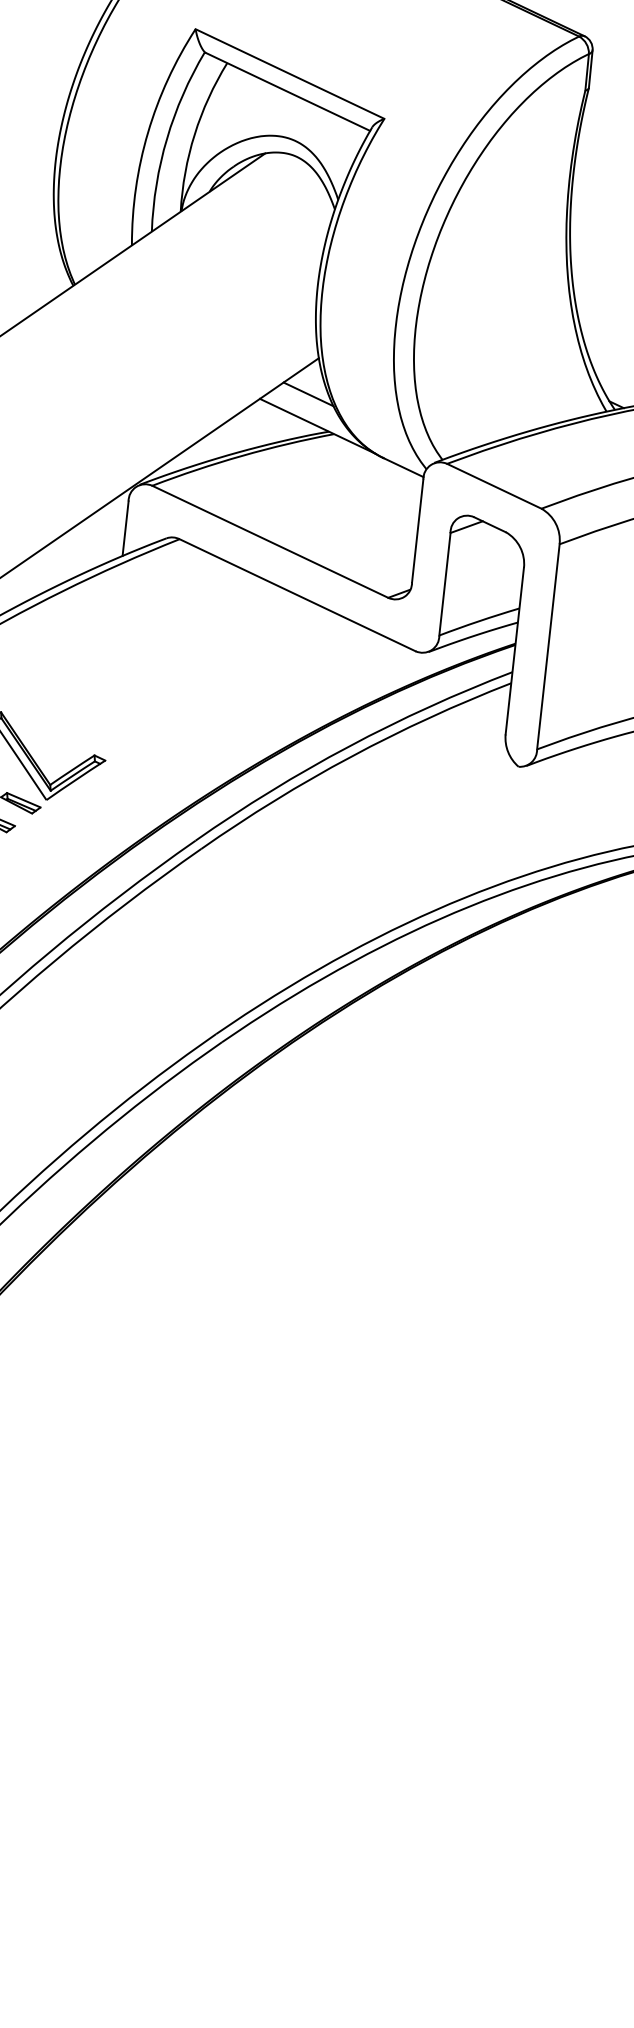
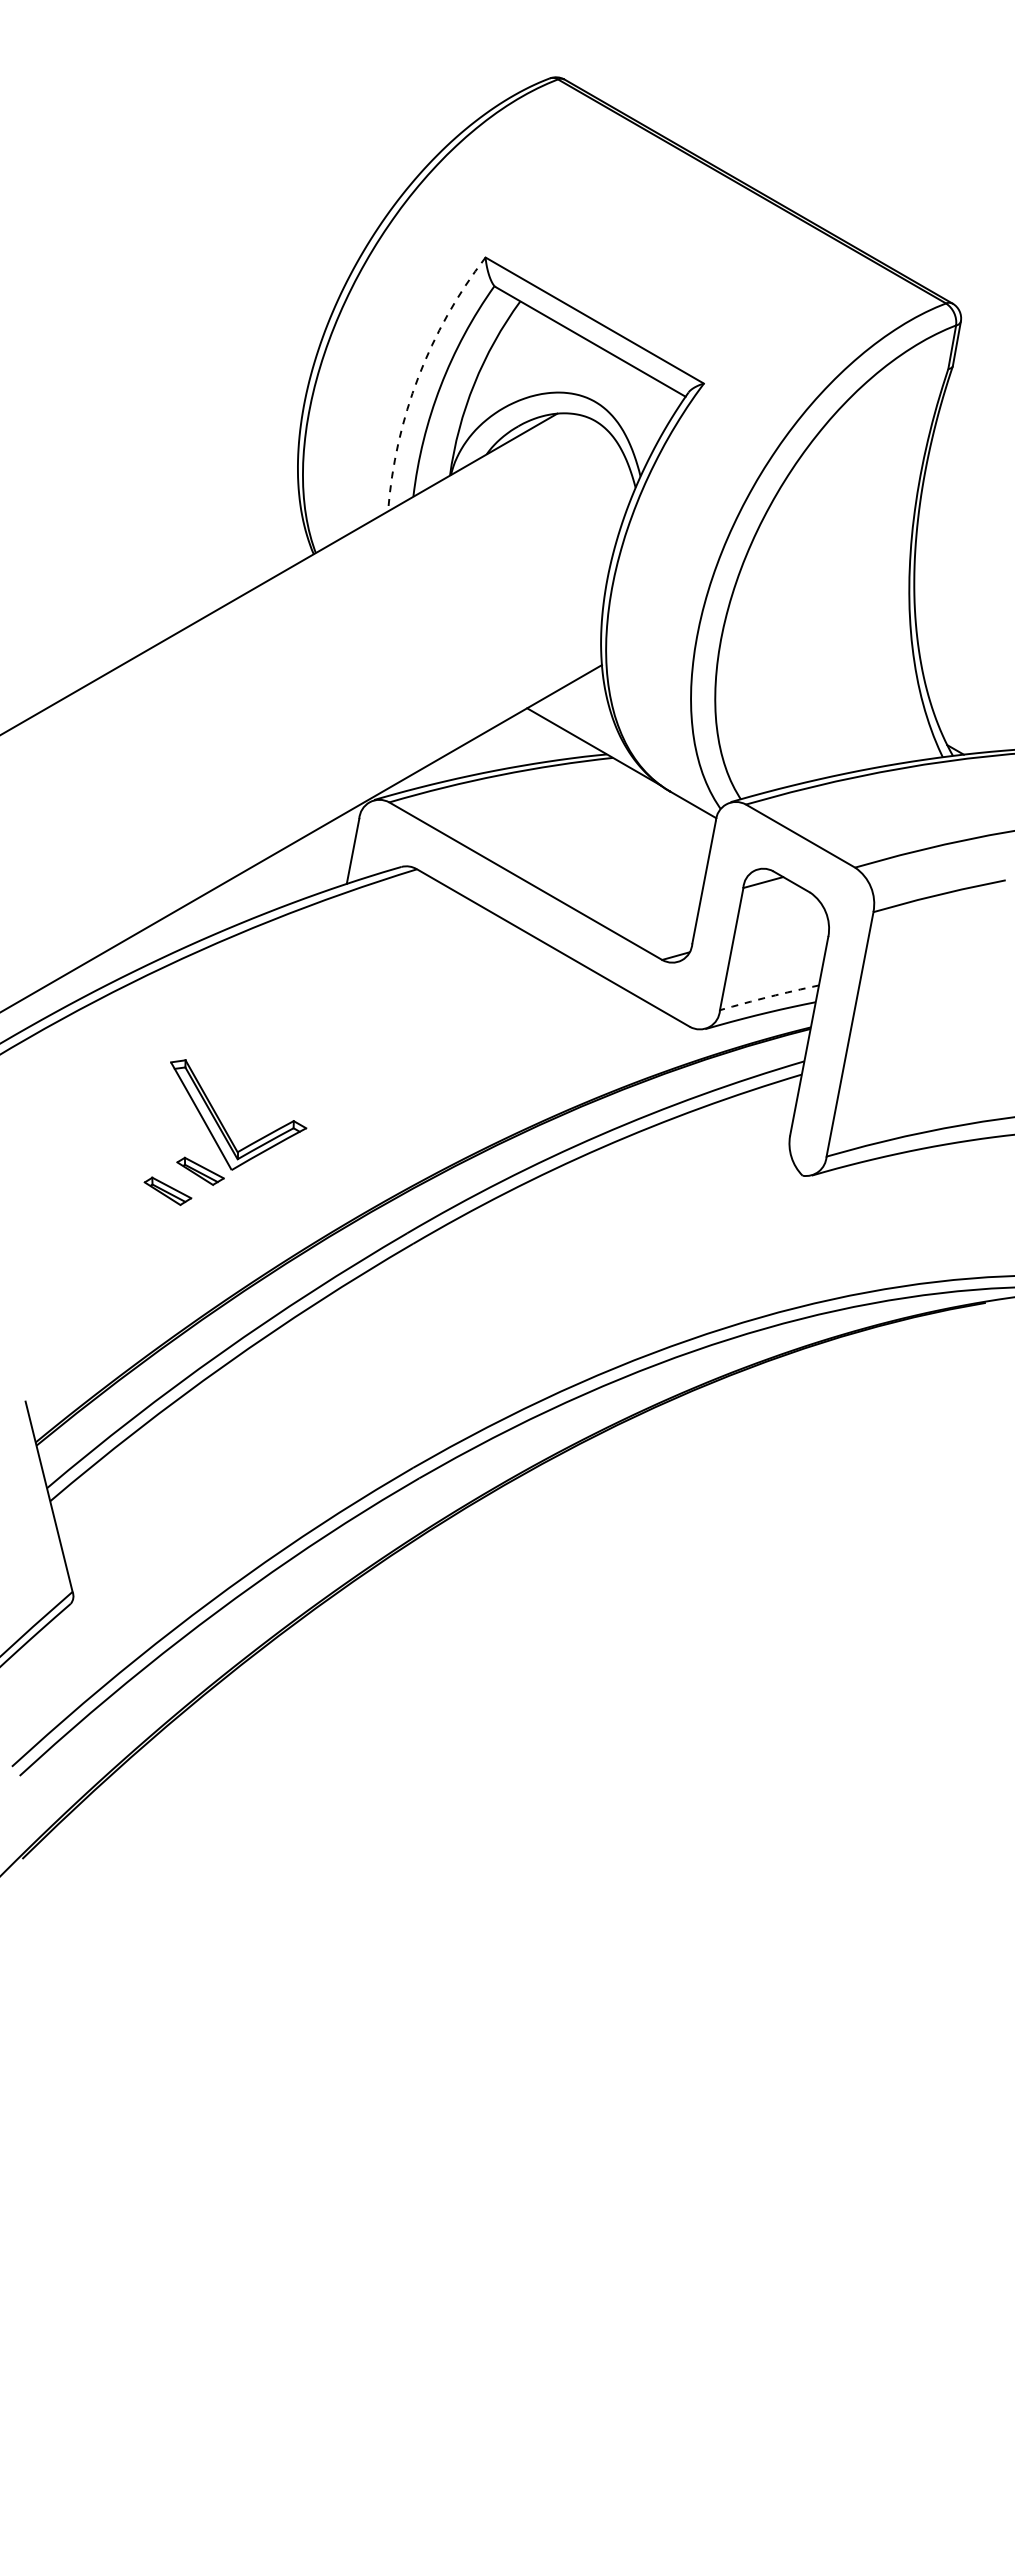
arc: (148, 132) -> (418, 377), solid -> dashed
line: (308, 394) -> (586, 707), removed
arc: (479, 620) -> (769, 996), solid -> dashed

